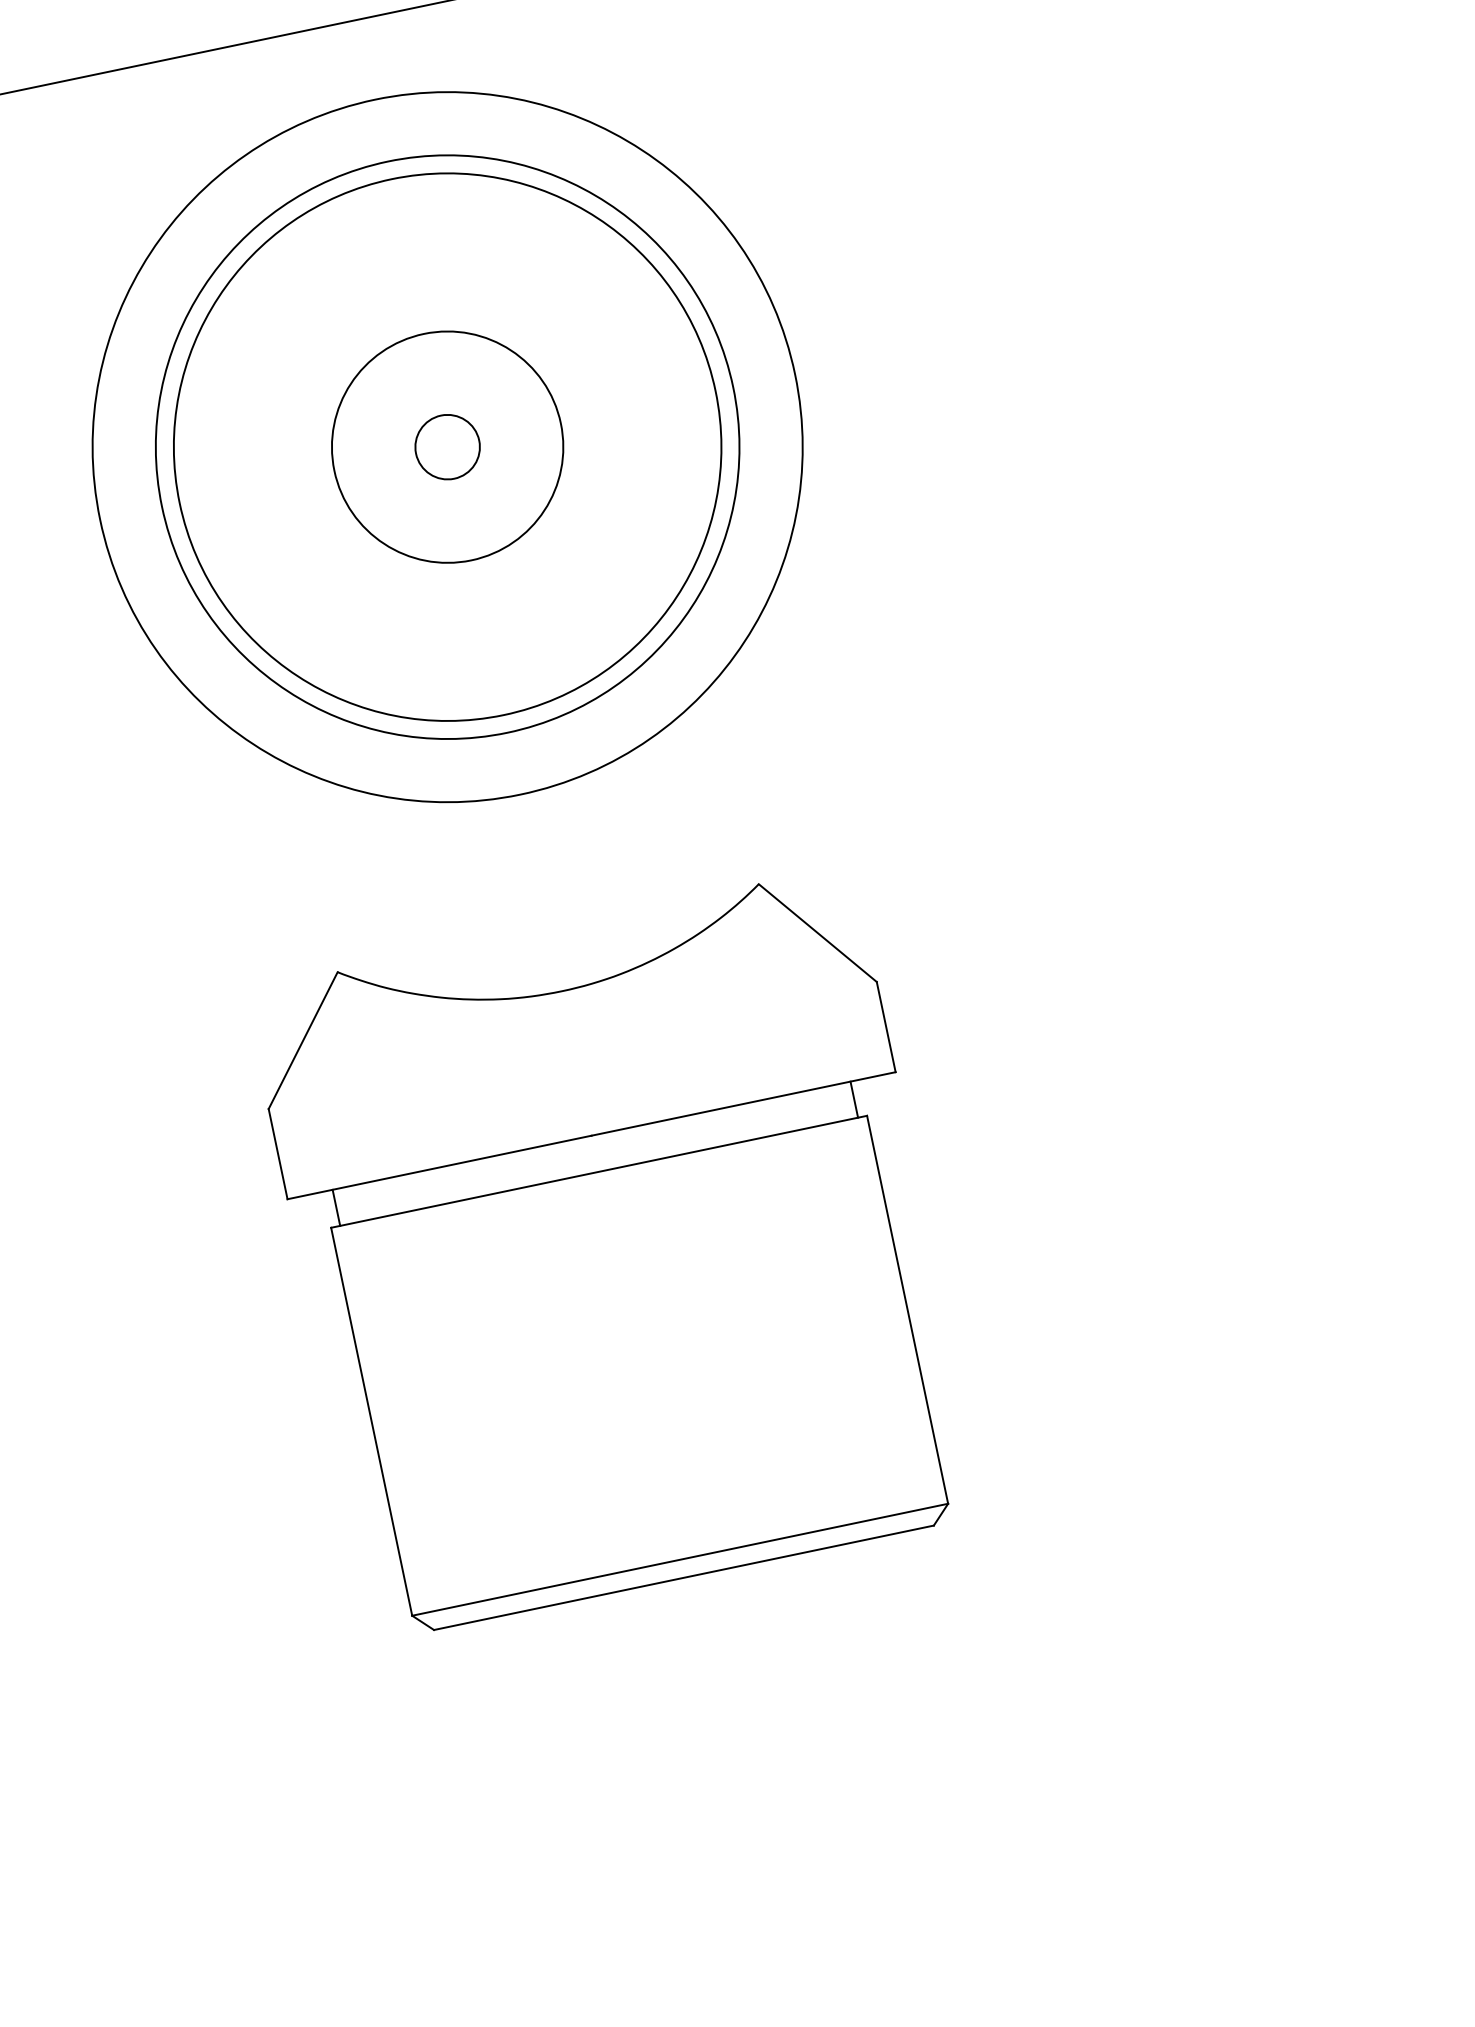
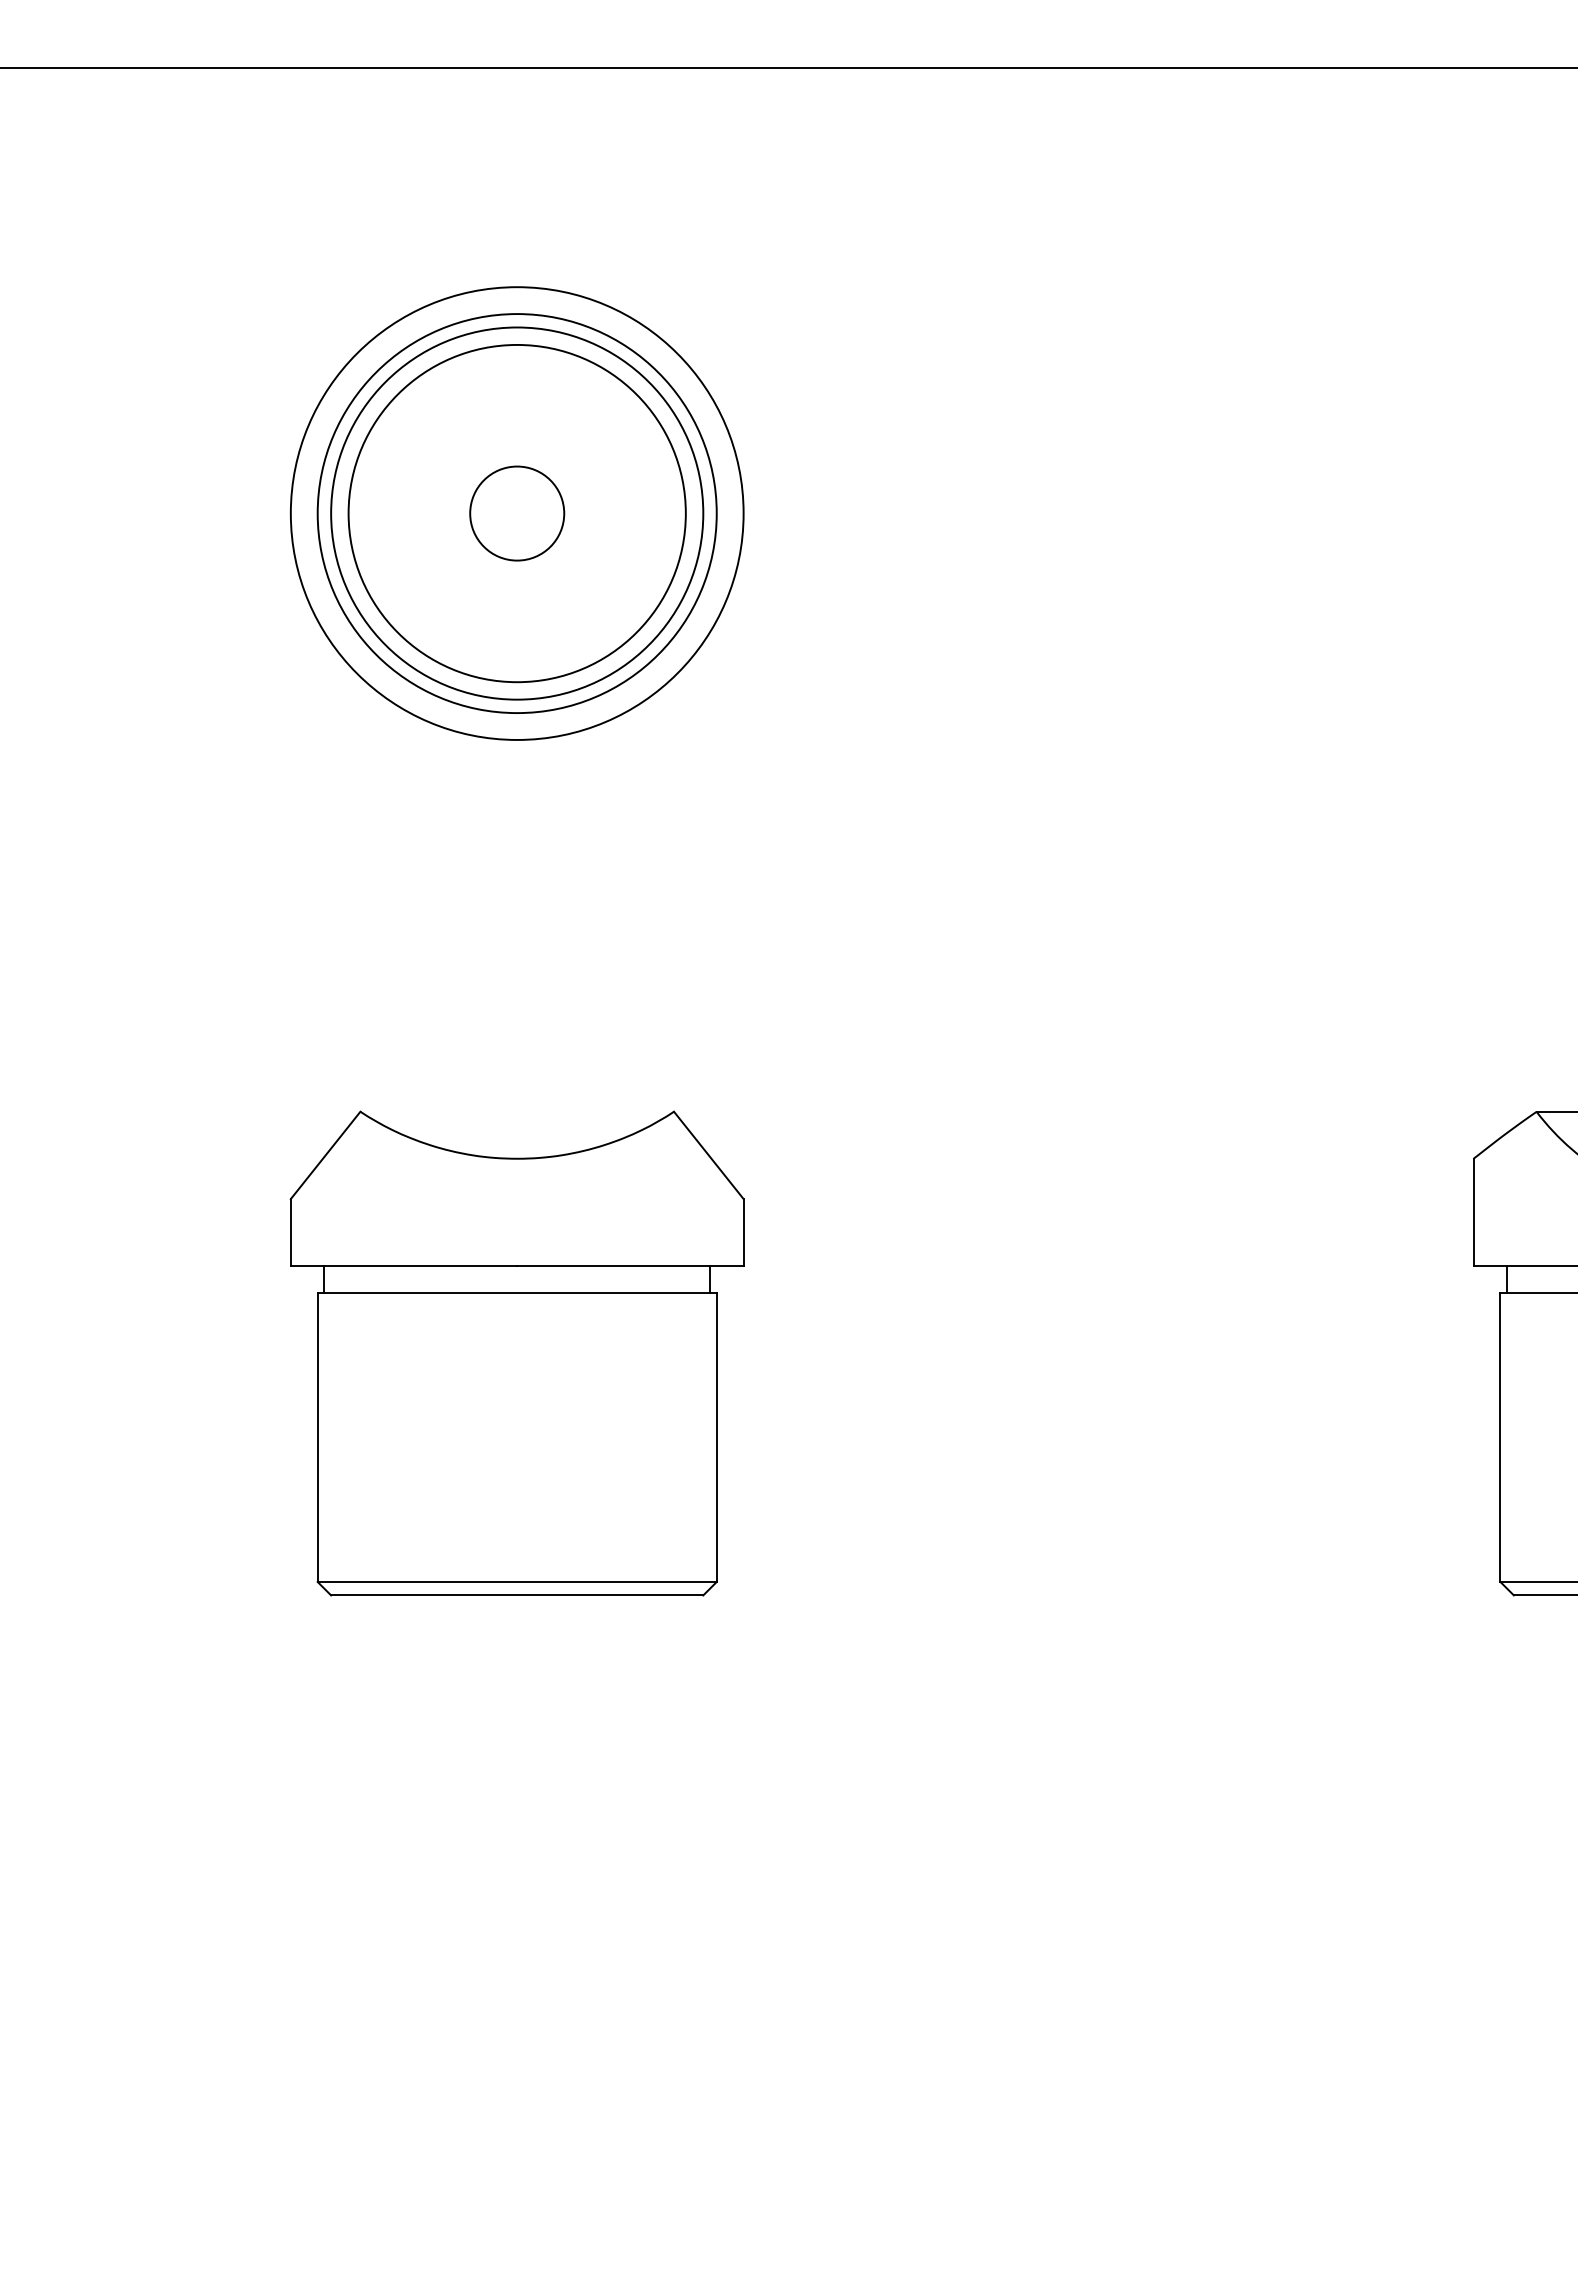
circle: (446, 447) -> (516, 513), size x0.62
circle: (446, 447) -> (516, 513), size x0.71
circle: (446, 447) -> (516, 513), size x1.43
circle: (447, 447) -> (517, 513), size x0.62
circle: (447, 447) -> (517, 513), size x1.43
part: (615, 1253) -> (516, 1353), size x0.71

